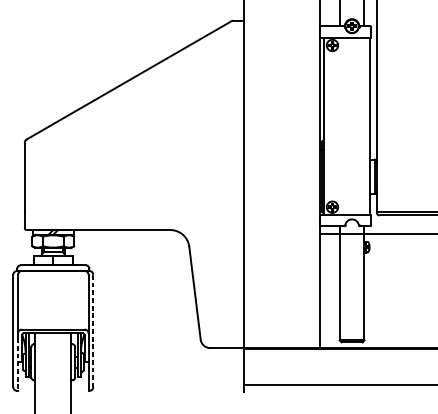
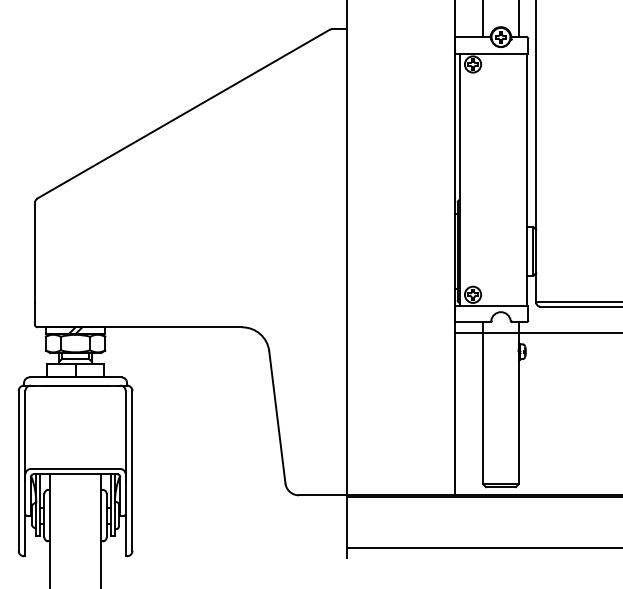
line: (93, 330) -> (132, 470), dashed -> solid
line: (18, 364) -> (25, 518), dashed -> solid

